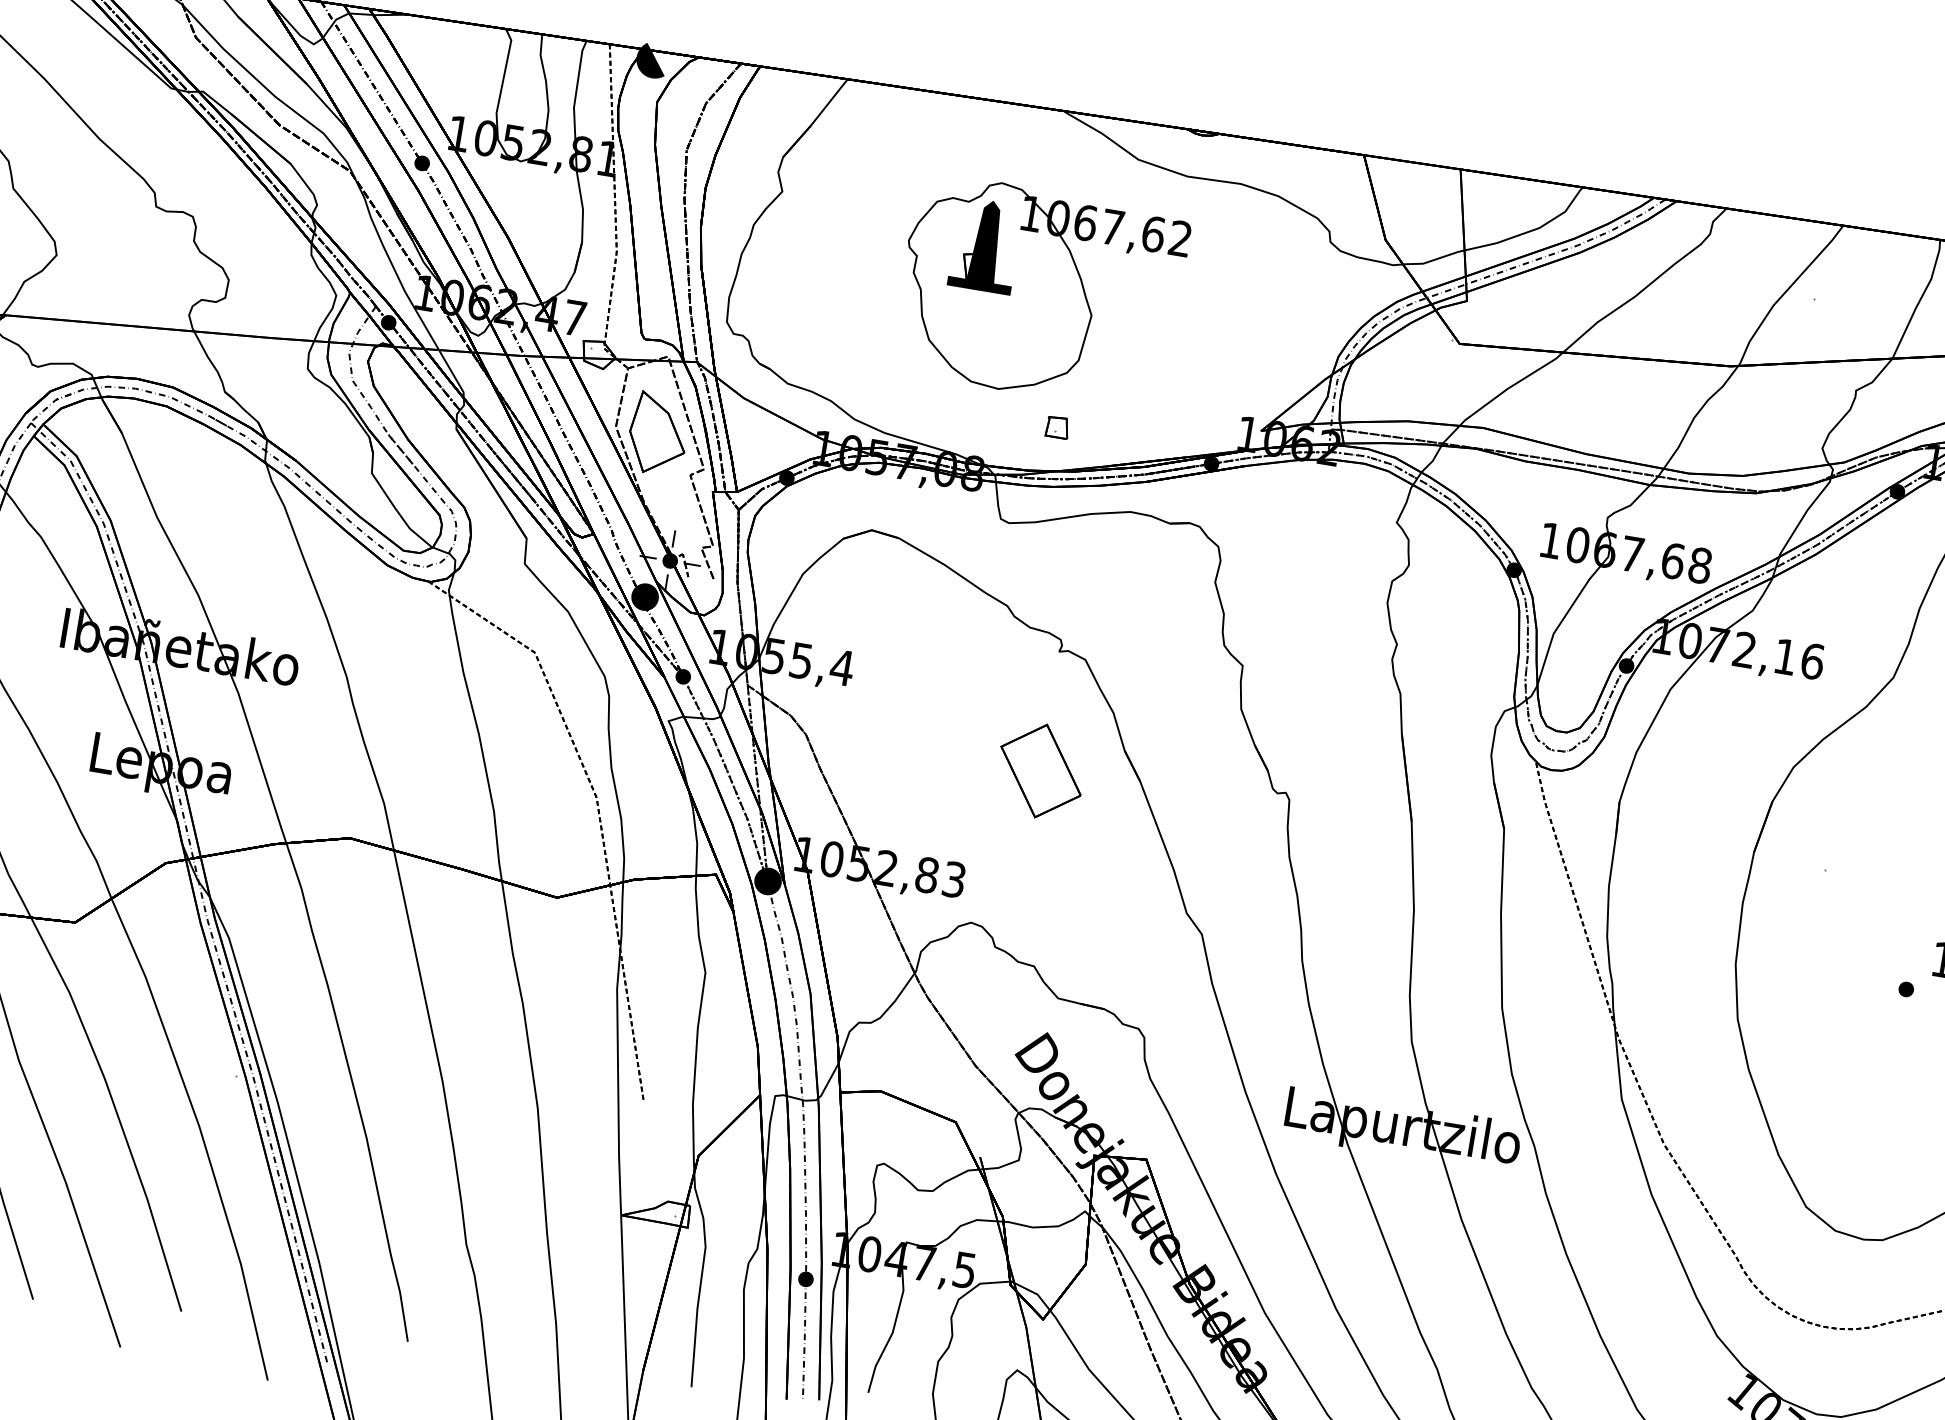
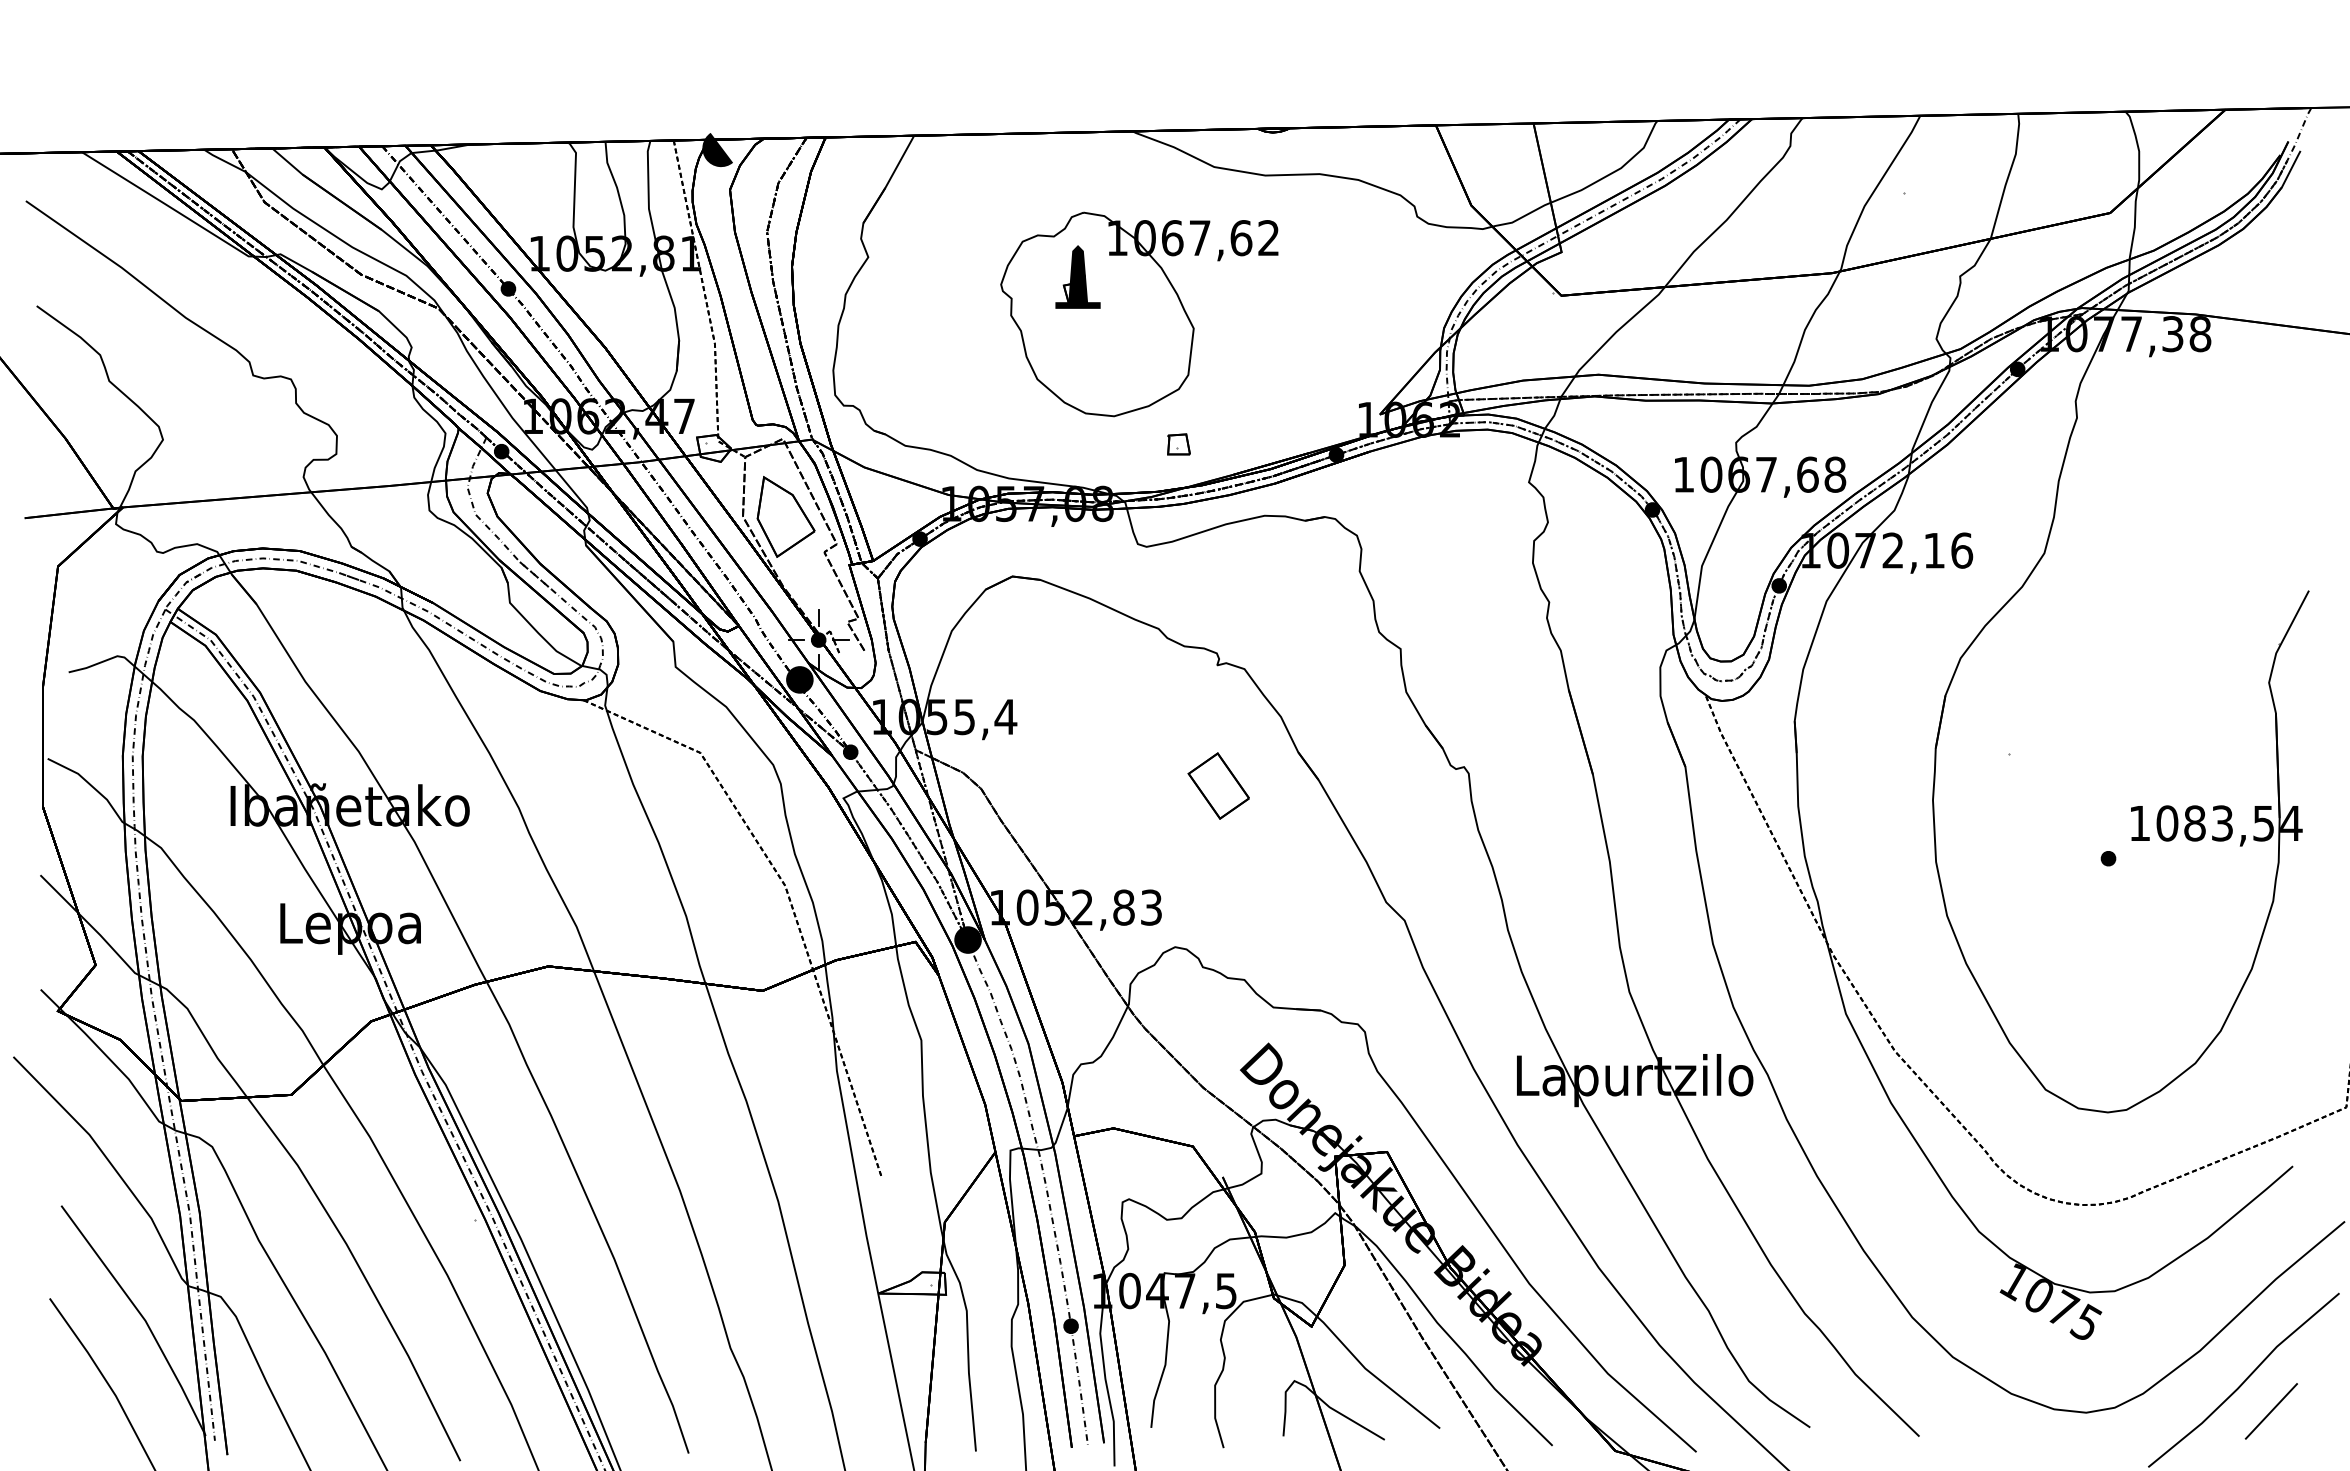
part: (985, 245) -> (1077, 276), size x0.7
part: (1040, 770) -> (1218, 785), size x0.7

